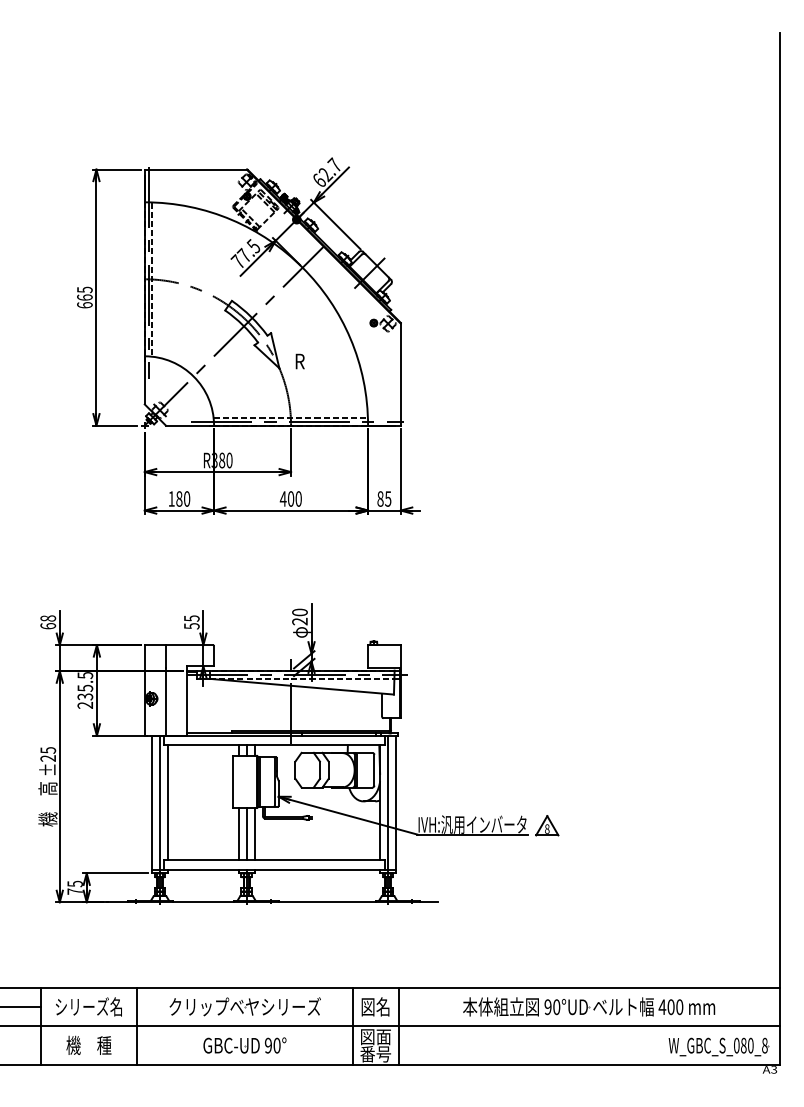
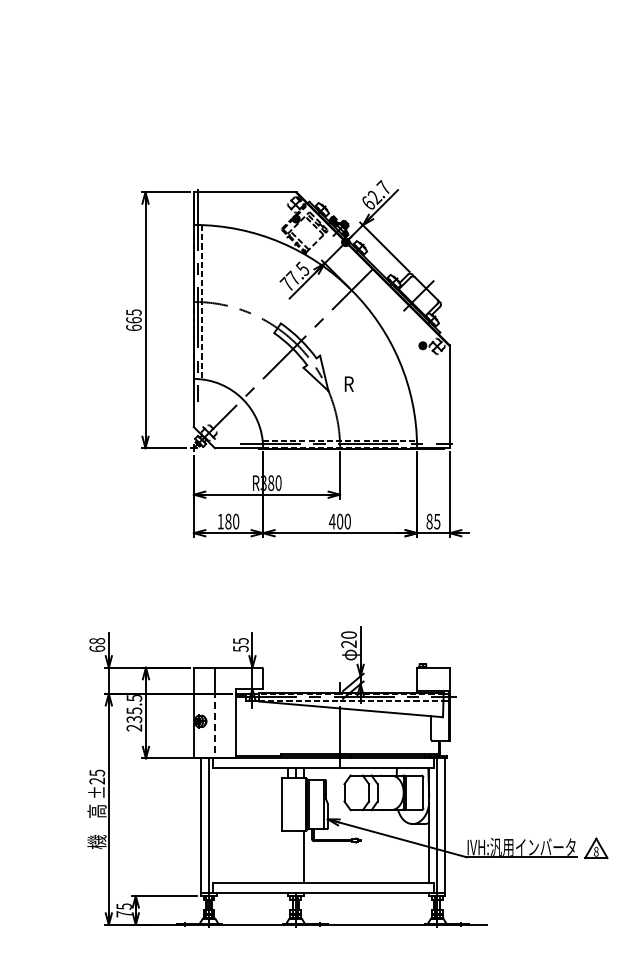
line: (165, 701) -> (214, 724), solid -> dashed
line: (168, 802) -> (217, 825), removed
line: (238, 834) -> (287, 857), removed
line: (246, 834) -> (295, 857), removed

